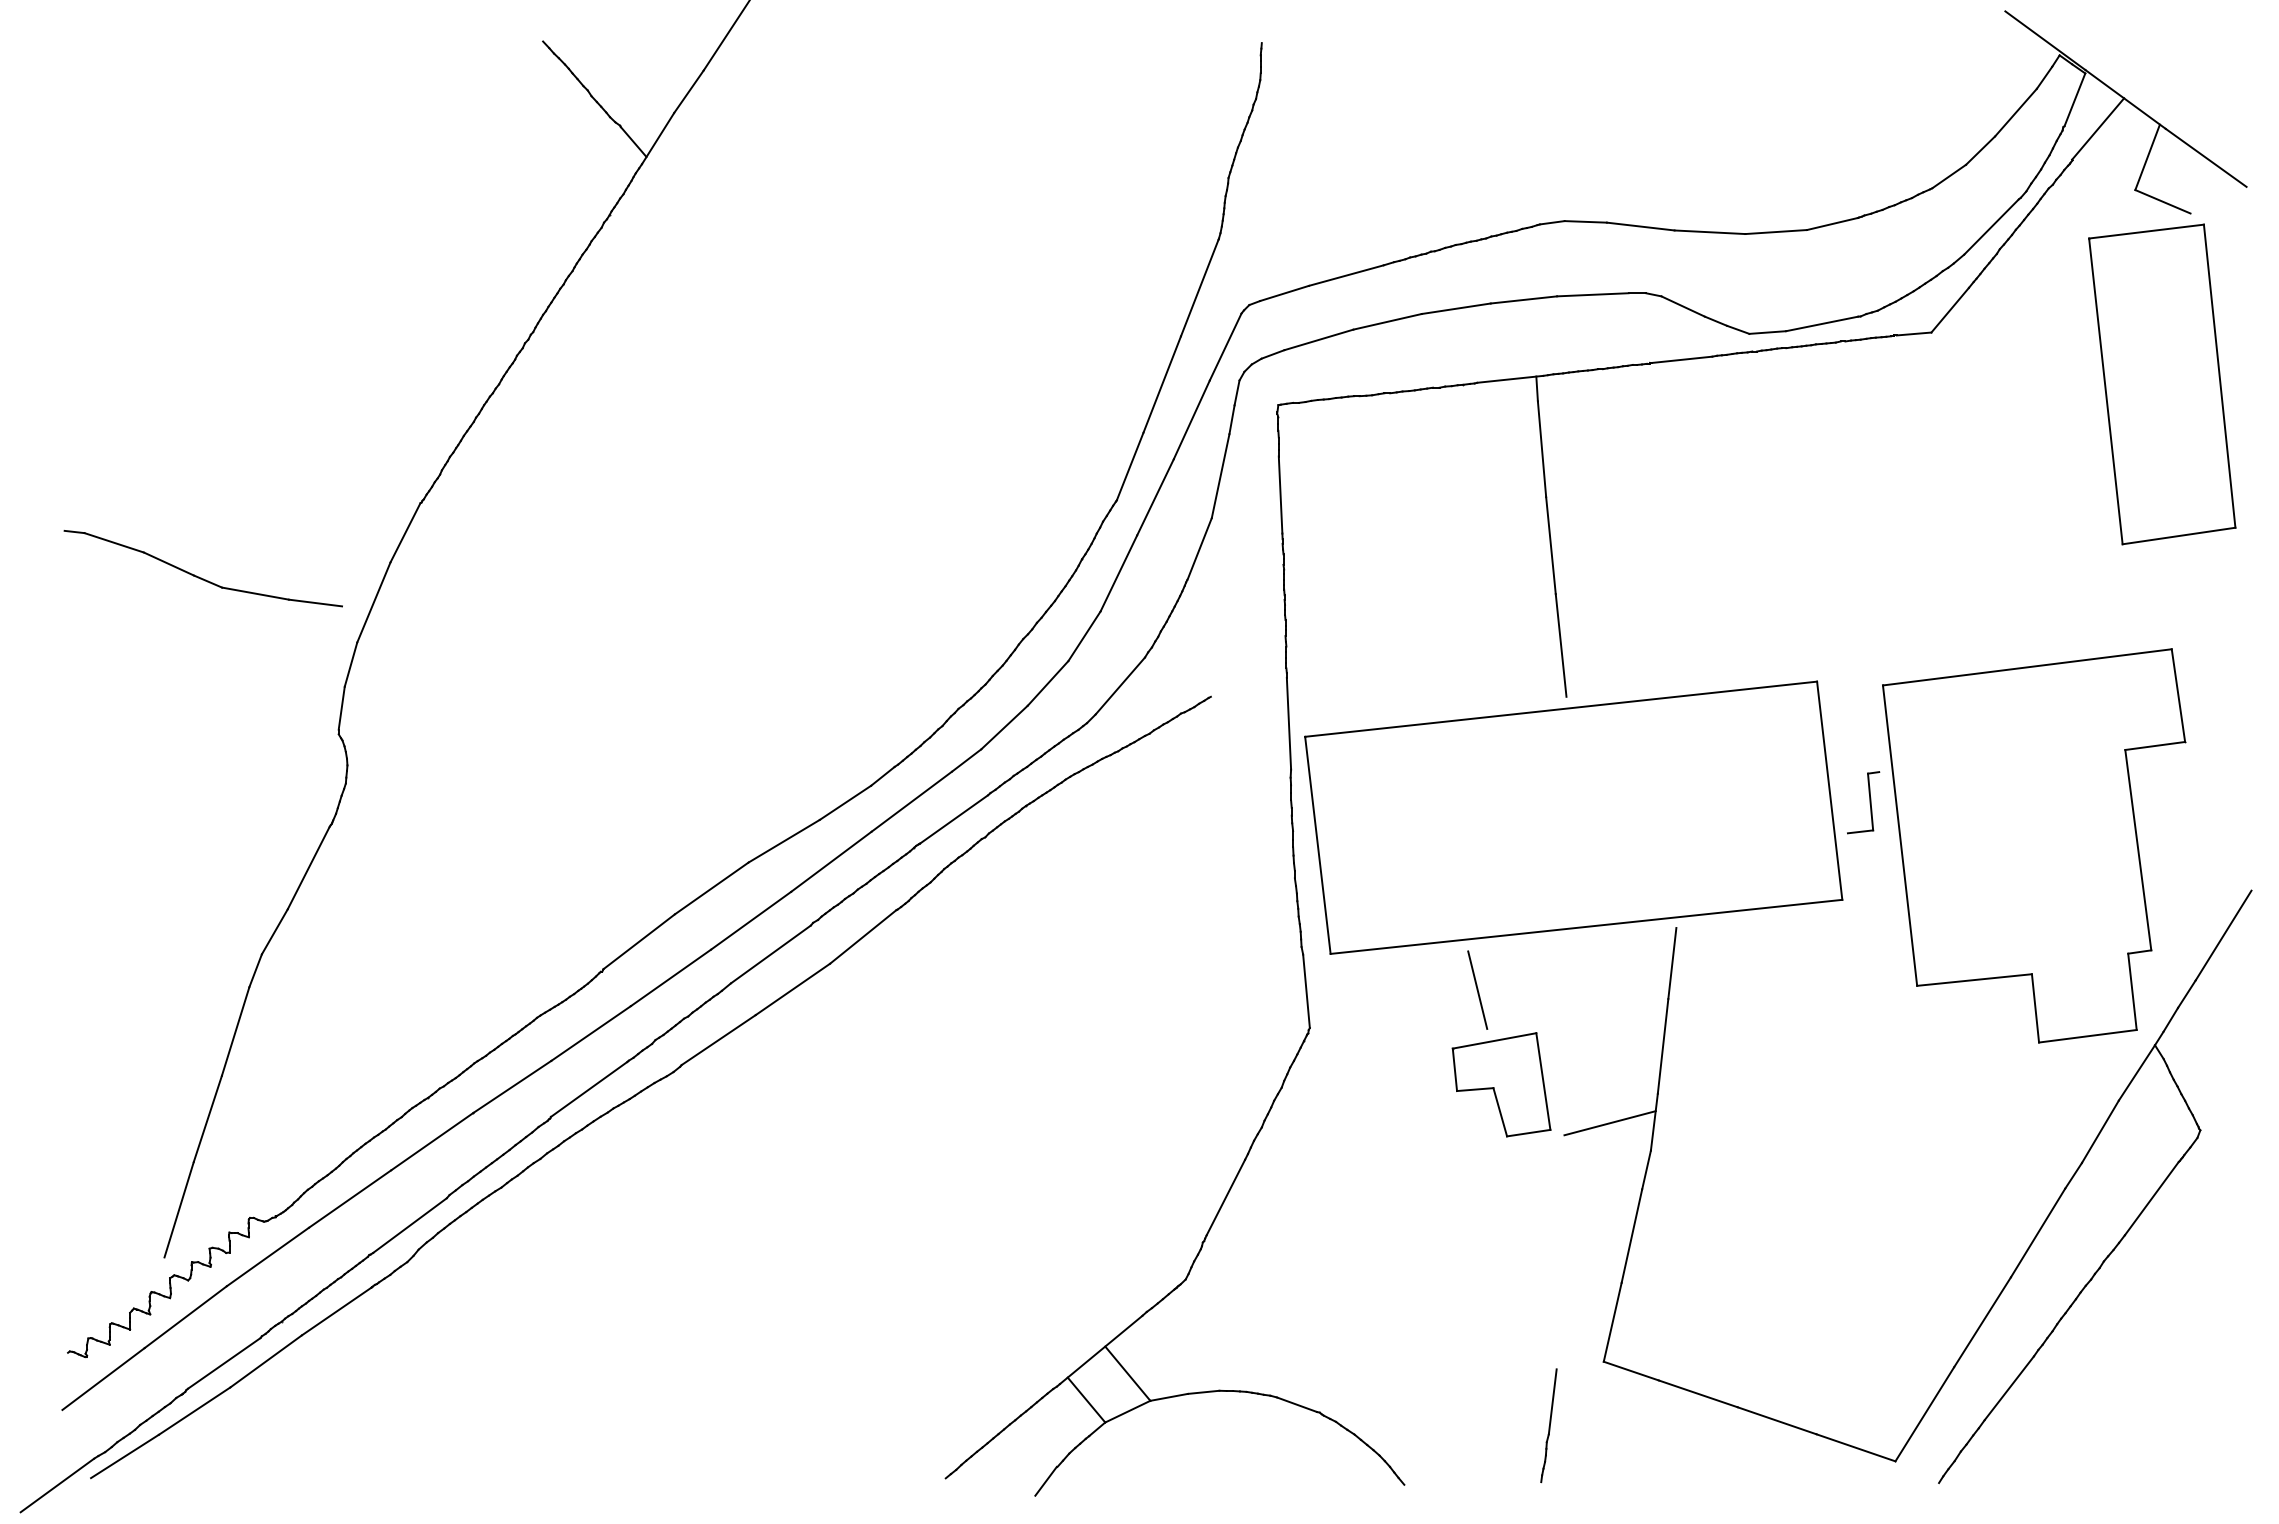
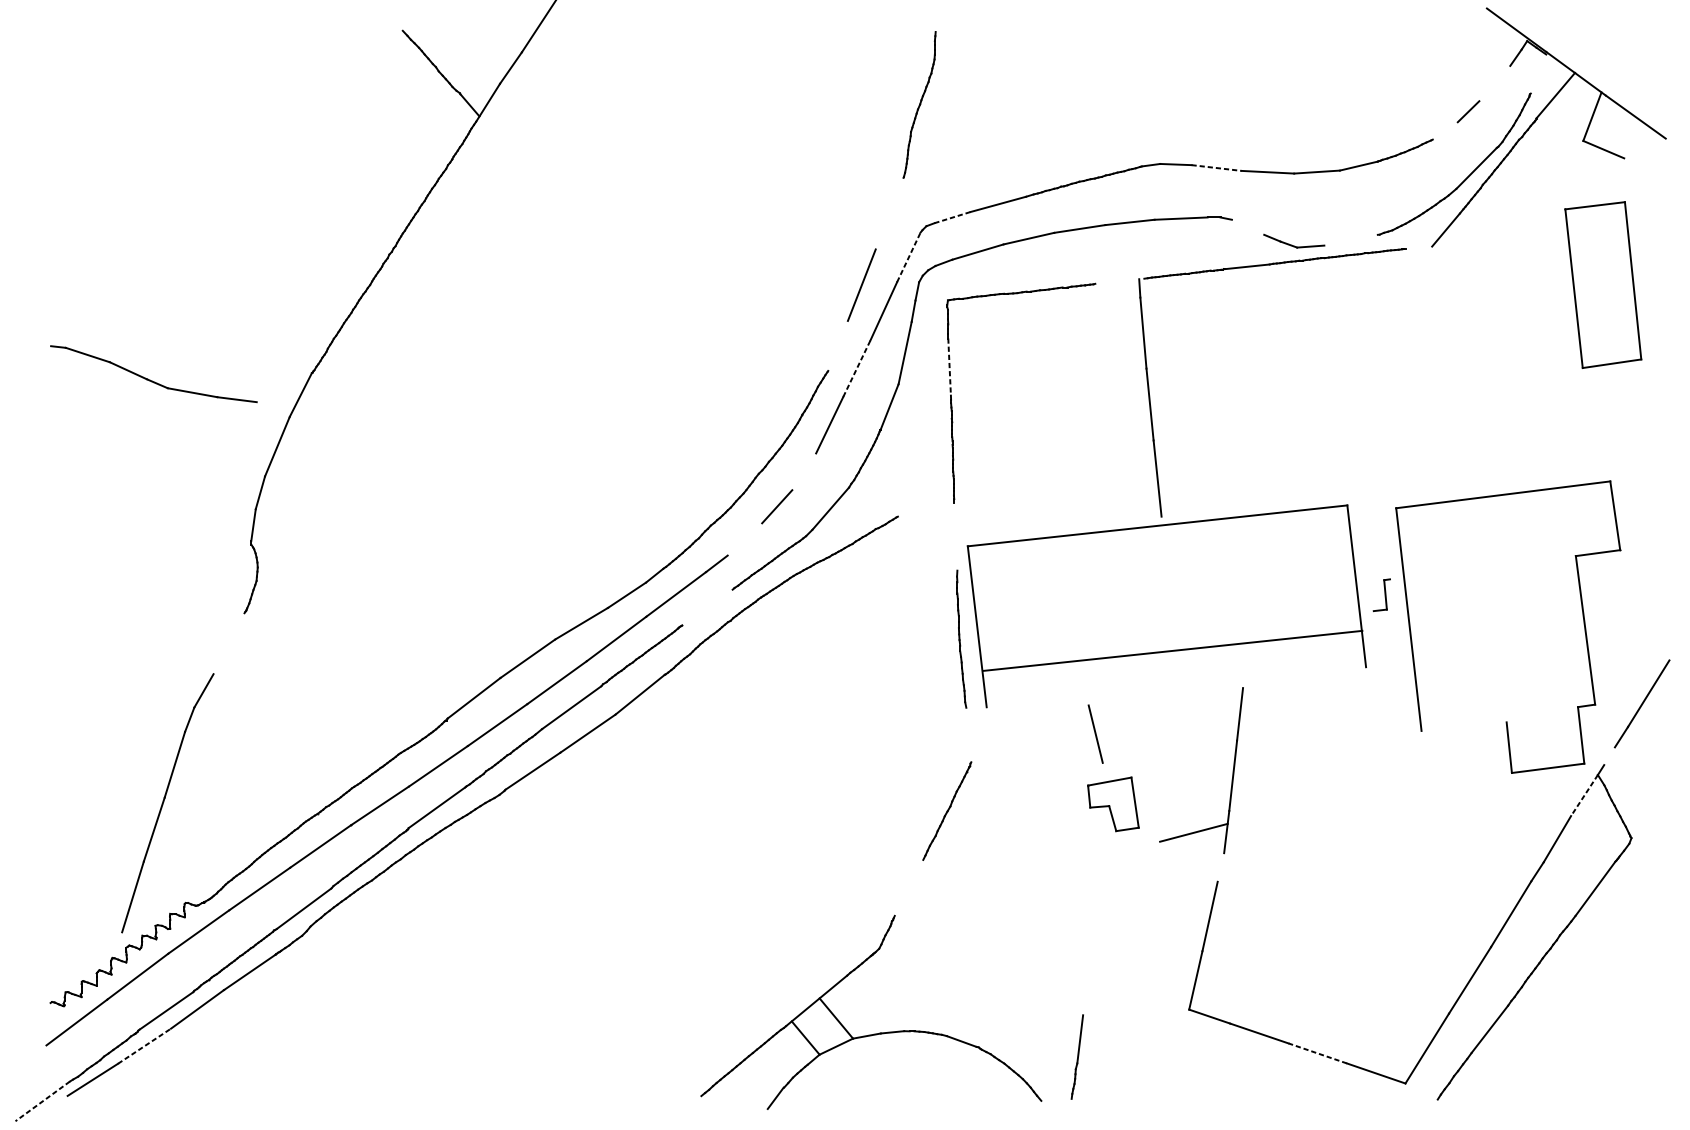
line: (2074, 99) -> (1538, 73), removed
line: (2015, 112) -> (1494, 83), removed
line: (1949, 176) -> (1445, 130), removed
line: (1641, 226) -> (1217, 167), solid -> dashed
line: (1199, 287) -> (889, 213), removed
line: (1284, 293) -> (952, 217), solid -> dashed
line: (1682, 306) -> (1247, 227), removed
line: (1822, 323) -> (1351, 239), removed
line: (1913, 333) -> (1418, 247), removed
line: (1225, 346) -> (908, 256), solid -> dashed
line: (1510, 378) -> (1120, 280), removed
part: (2162, 384) -> (1603, 285), size x0.7
line: (1129, 466) -> (837, 345), removed
line: (1280, 495) -> (949, 367), solid -> dashed
line: (1155, 496) -> (856, 368), solid -> dashed
part: (199, 576) -> (151, 380), moved
line: (1084, 636) -> (804, 471), removed
line: (1288, 723) -> (955, 536), removed
line: (1004, 727) -> (744, 539), removed
part: (1863, 802) -> (1381, 595), size x0.7
line: (954, 819) -> (707, 607), removed
line: (308, 868) -> (228, 643), removed
line: (1586, 926) -> (1172, 650), moved
line: (1974, 979) -> (1464, 726), removed
line: (1306, 991) -> (968, 735), removed
line: (2170, 1019) -> (1609, 755), removed
line: (2136, 1073) -> (1584, 795), solid -> dashed
part: (1501, 1084) -> (1113, 804), size x0.7
line: (1646, 1169) -> (1220, 867), removed
line: (1225, 1197) -> (908, 887), removed
line: (194, 1411) -> (144, 1046), solid -> dashed
line: (1777, 1420) -> (1318, 1053), solid -> dashed
part: (1548, 1425) -> (1077, 1056), moved
line: (57, 1485) -> (42, 1101), solid -> dashed

